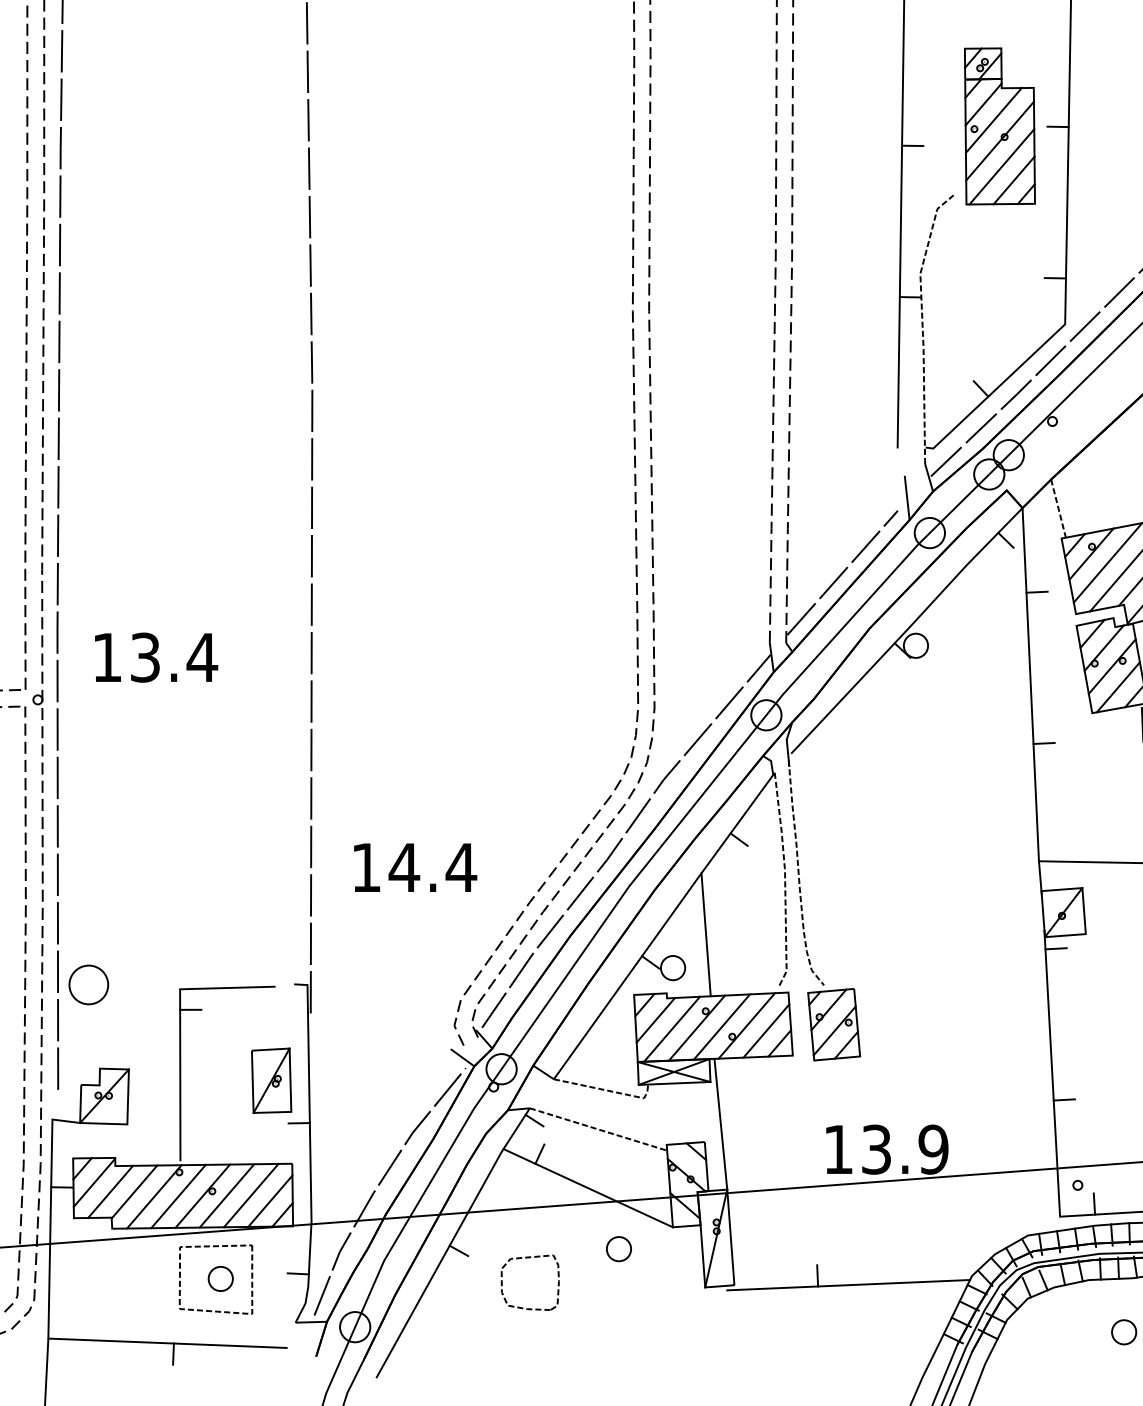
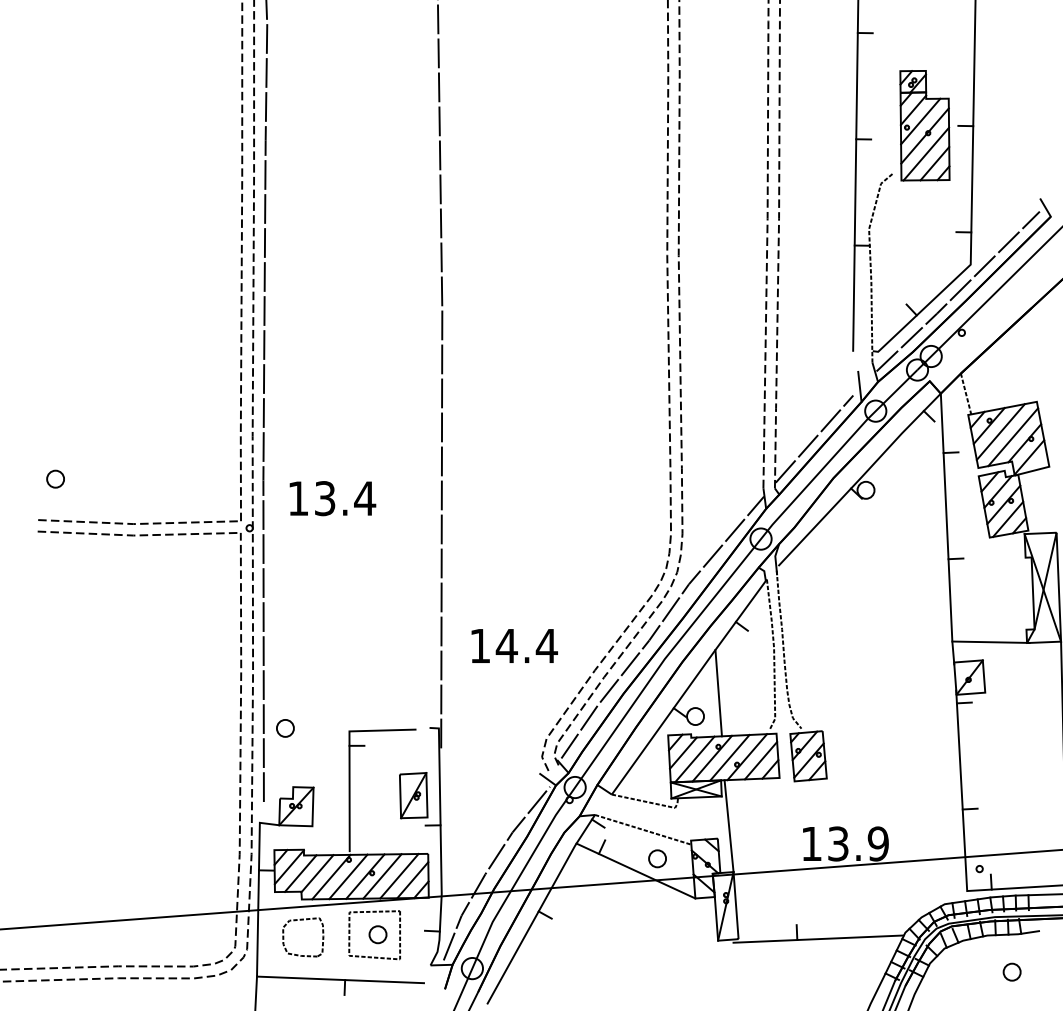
part: (88, 985) -> (285, 728), size x0.62
part: (618, 1248) -> (657, 858), moved
part: (530, 1258) -> (303, 920), moved

